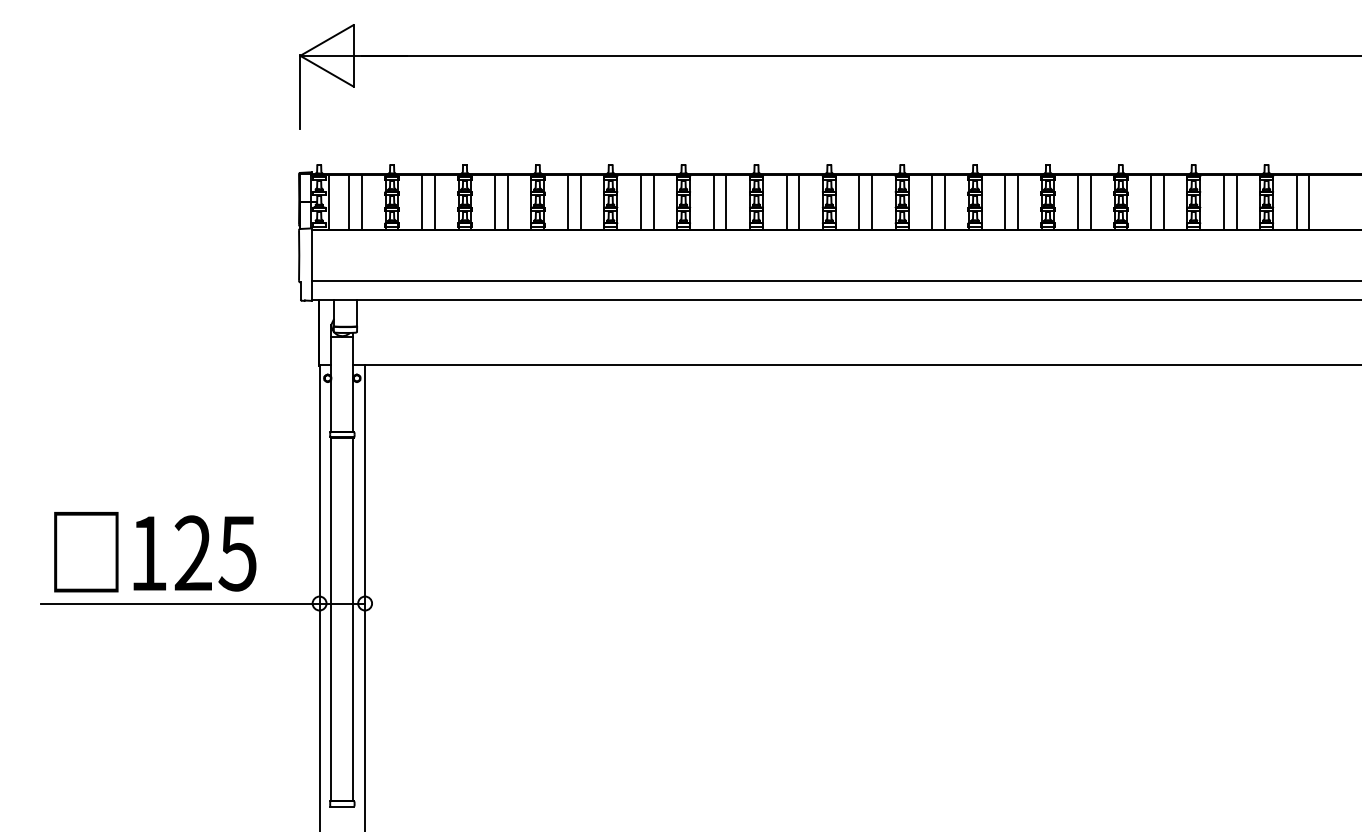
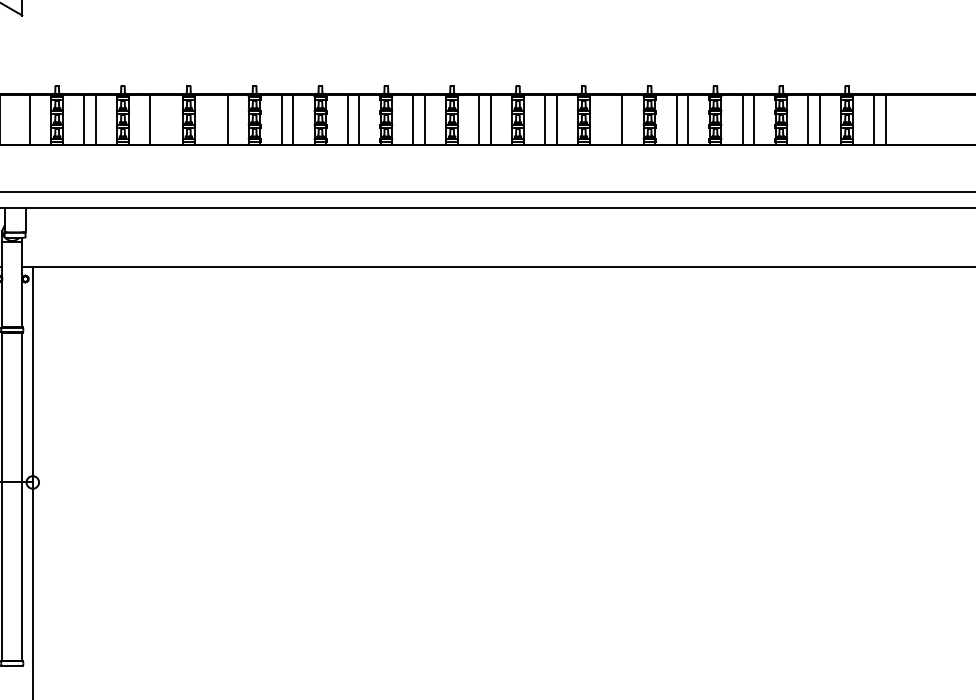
line: (349, 202) -> (18, 120), removed
line: (507, 202) -> (161, 120), removed
line: (567, 202) -> (215, 120), removed
line: (1005, 202) -> (611, 120), removed

